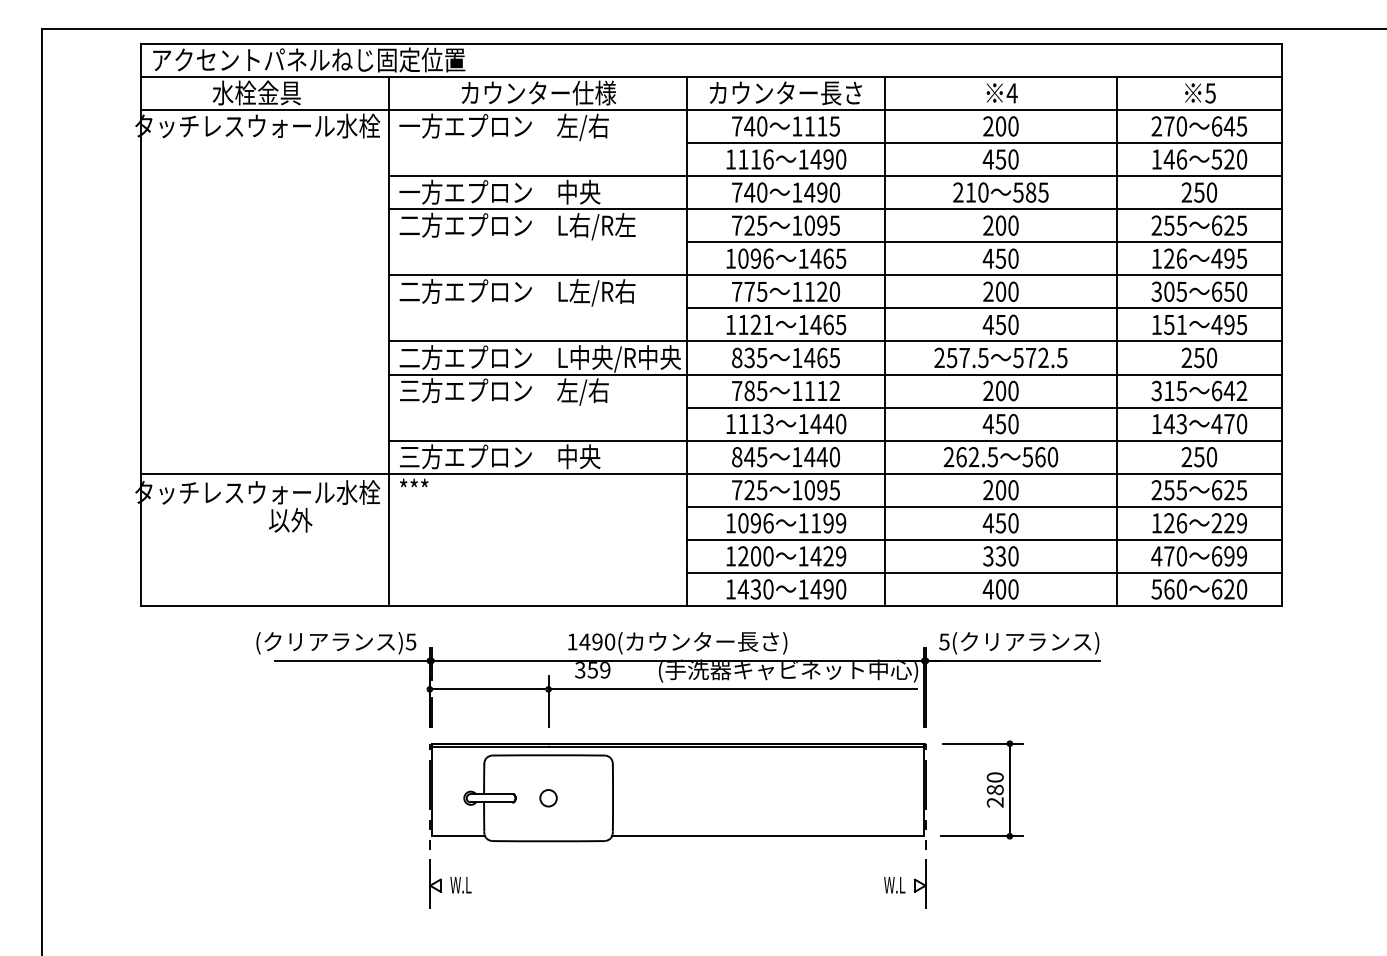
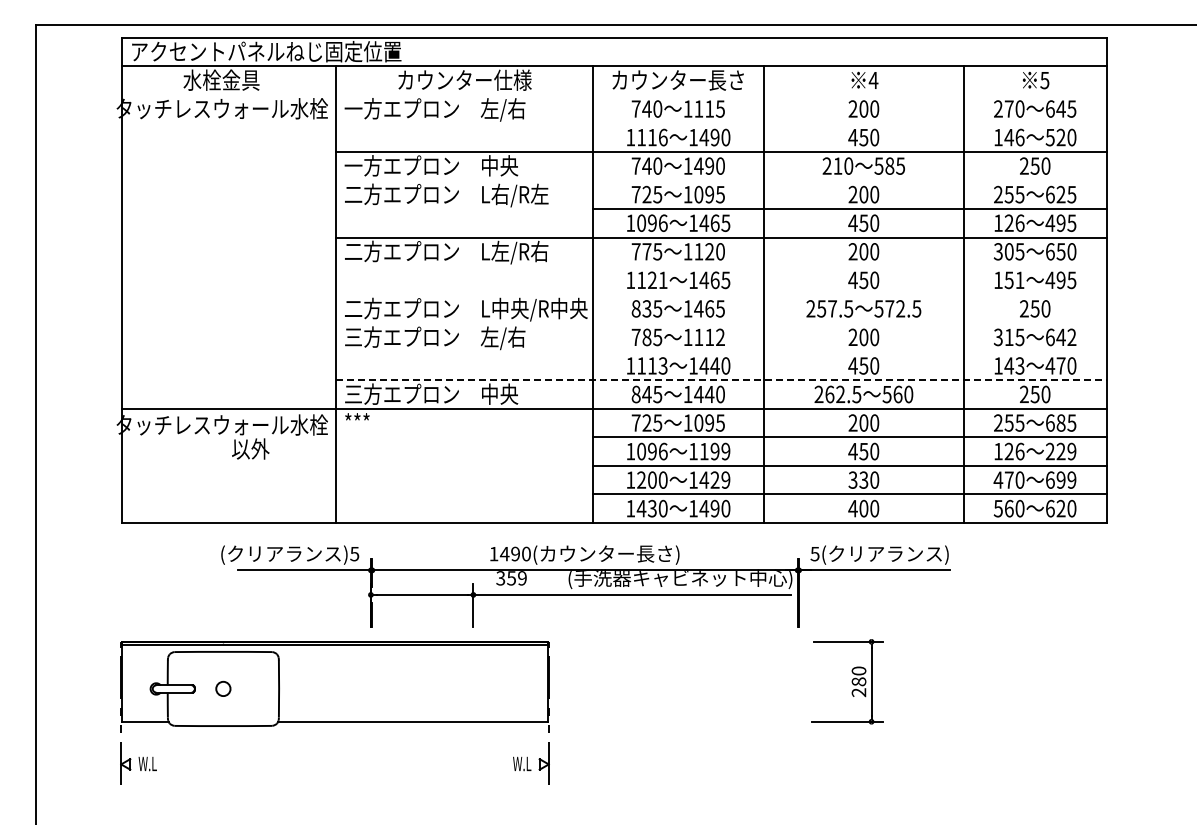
line: (710, 109) -> (613, 94), removed
line: (984, 143) -> (849, 123), removed
line: (834, 209) -> (720, 180), removed
line: (984, 308) -> (849, 266), removed
line: (834, 341) -> (720, 294), removed
line: (834, 374) -> (720, 323), removed
line: (984, 407) -> (849, 351), removed
line: (835, 440) -> (721, 380), solid -> dashed
text: (1228, 489) -> (1060, 422), 625 -> 685
part: (677, 825) -> (334, 712), moved

